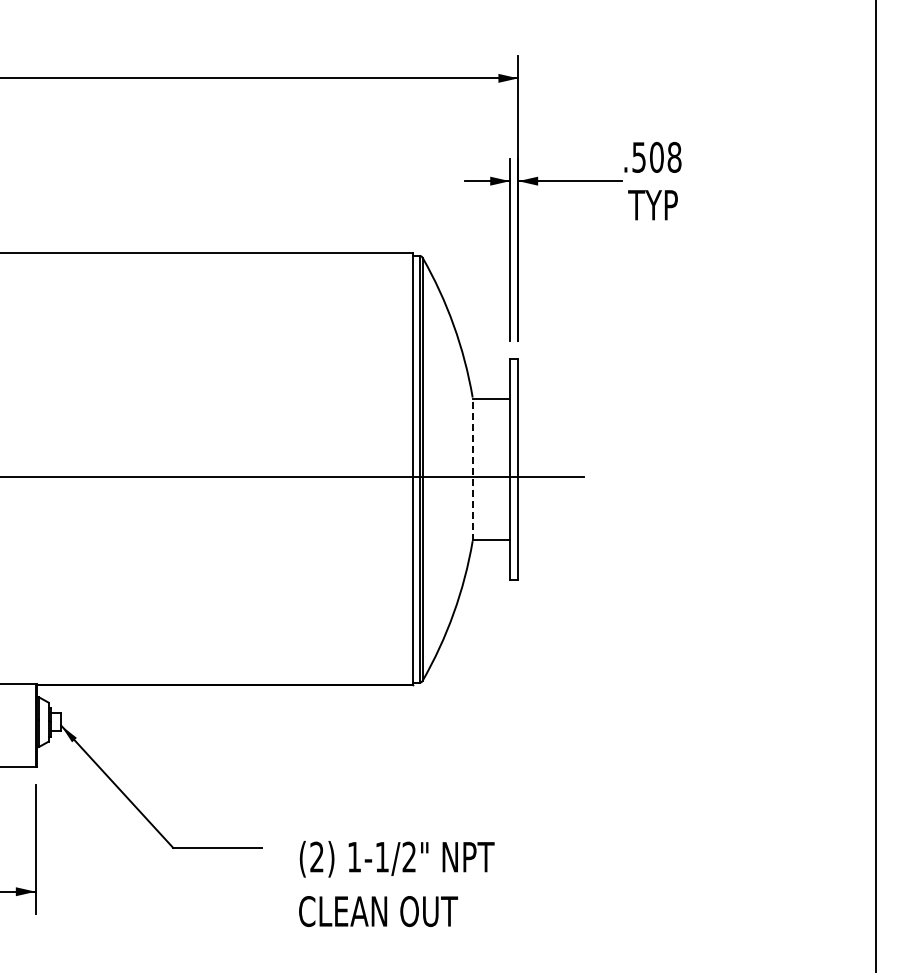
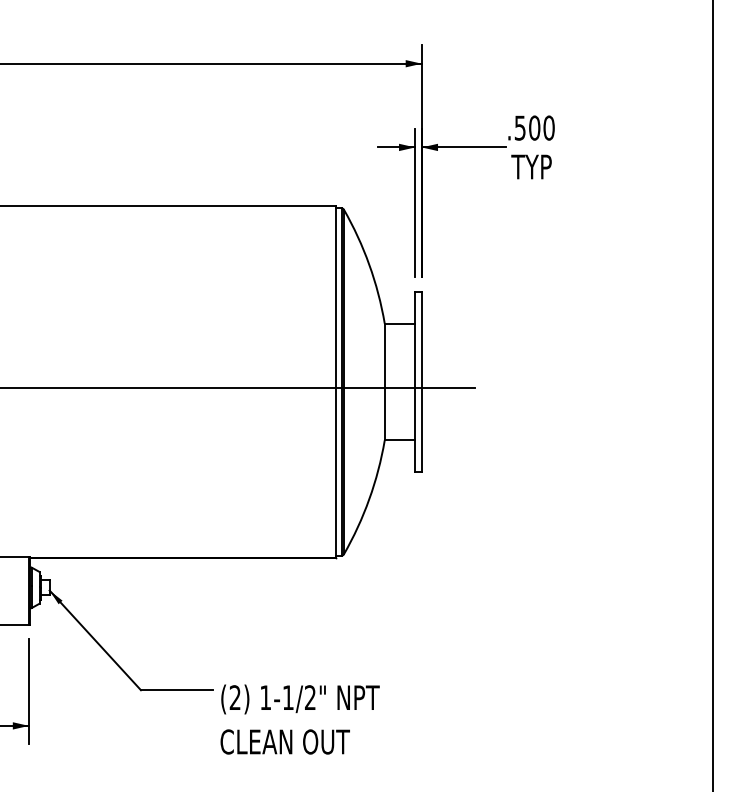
text: (674, 157) -> (549, 128), .508 -> .500
line: (472, 469) -> (384, 382), dashed -> solid
text: (396, 883) -> (299, 719), moved

